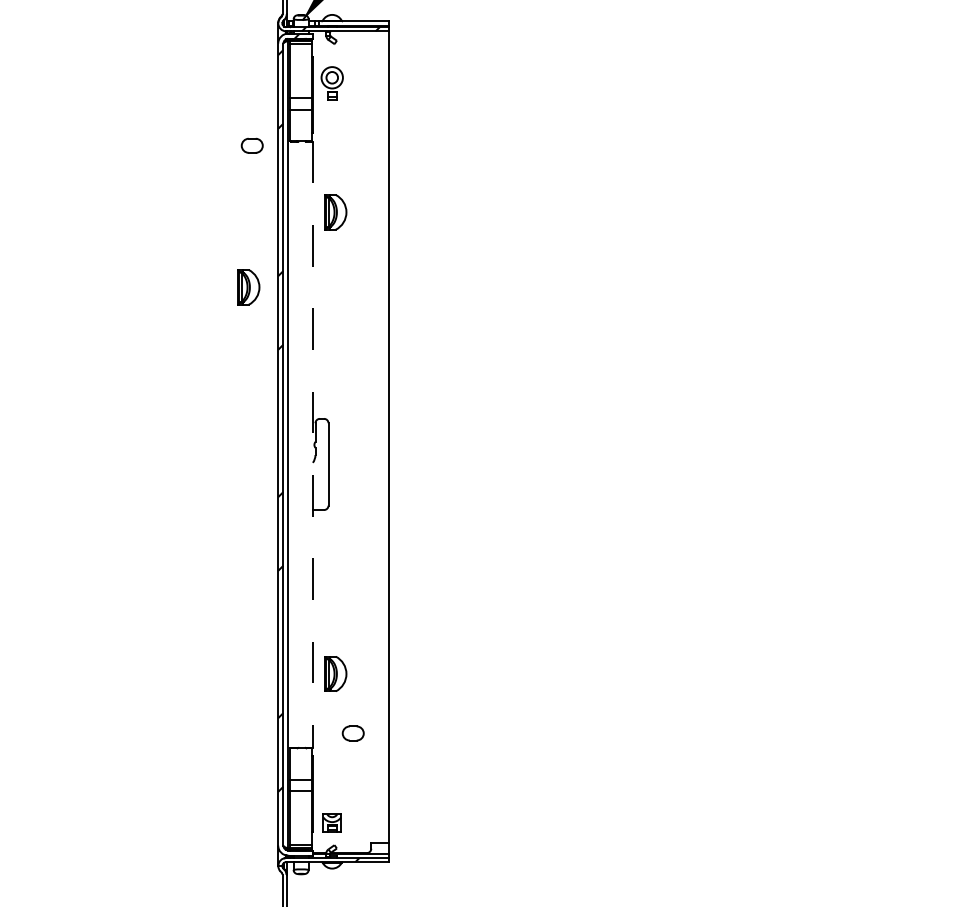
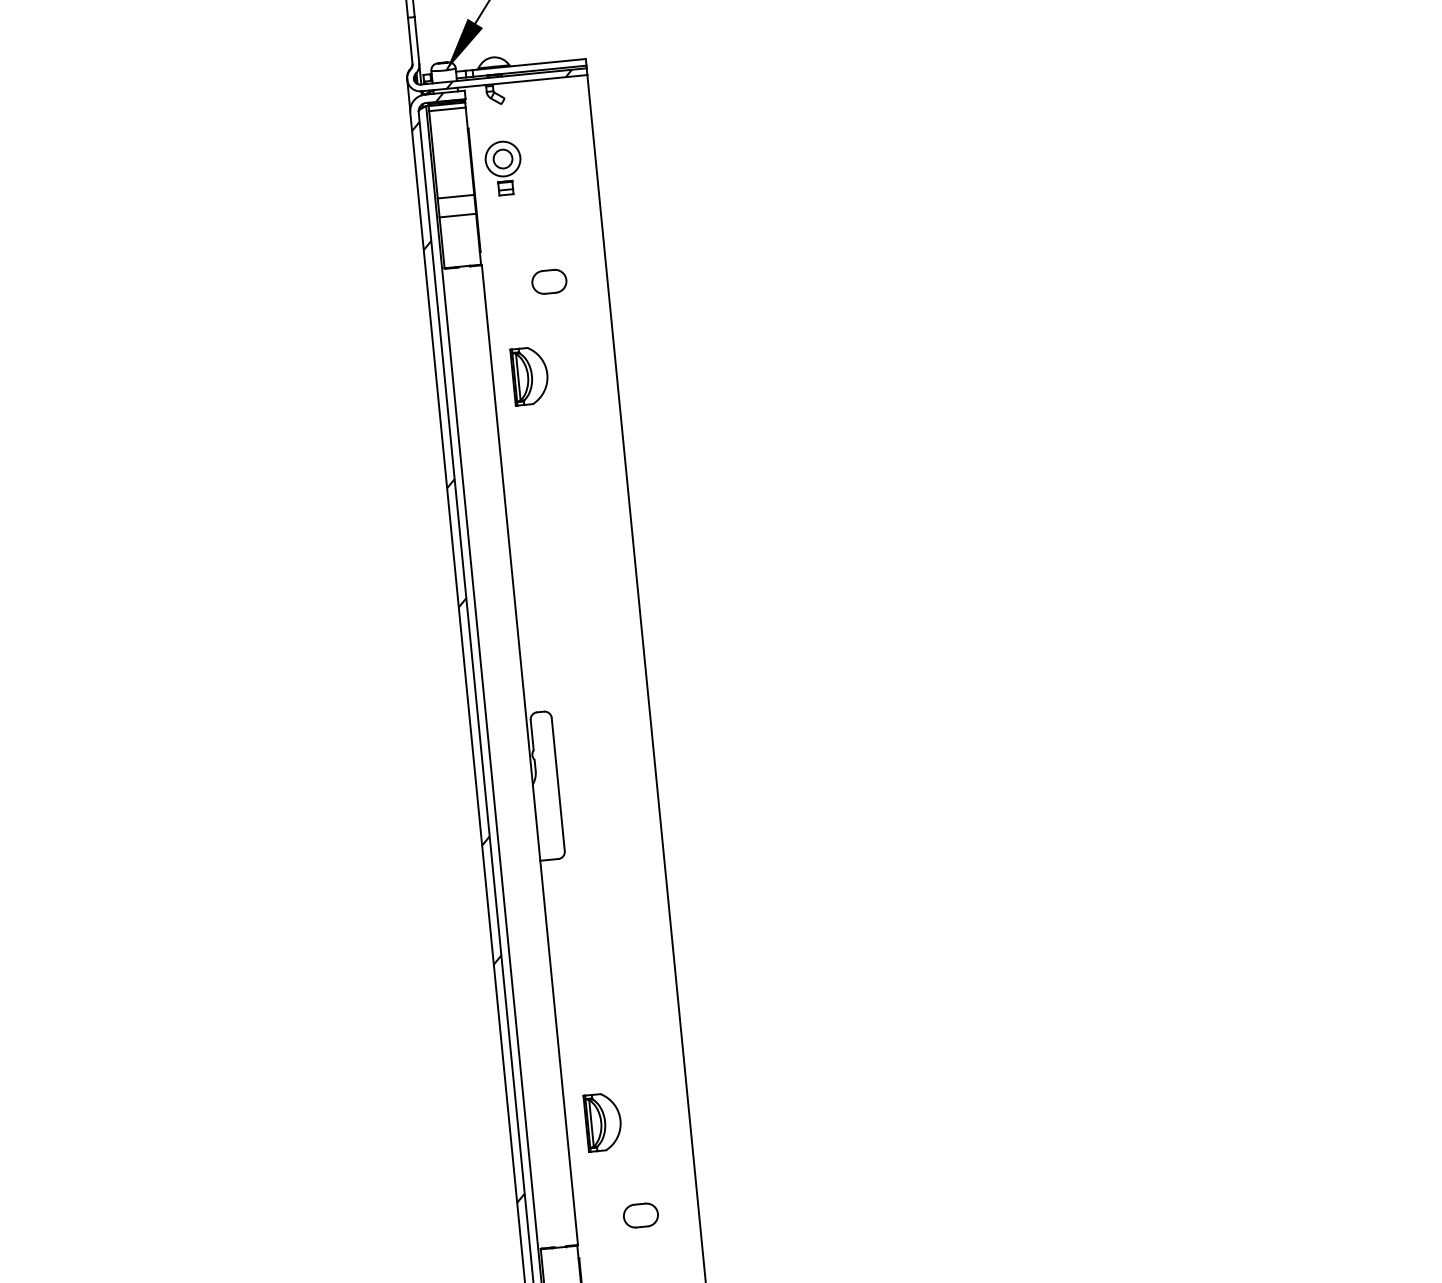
part: (251, 145) -> (548, 281), moved
part: (248, 287) -> (400, 511), removed
line: (312, 445) -> (529, 756), dashed -> solid

